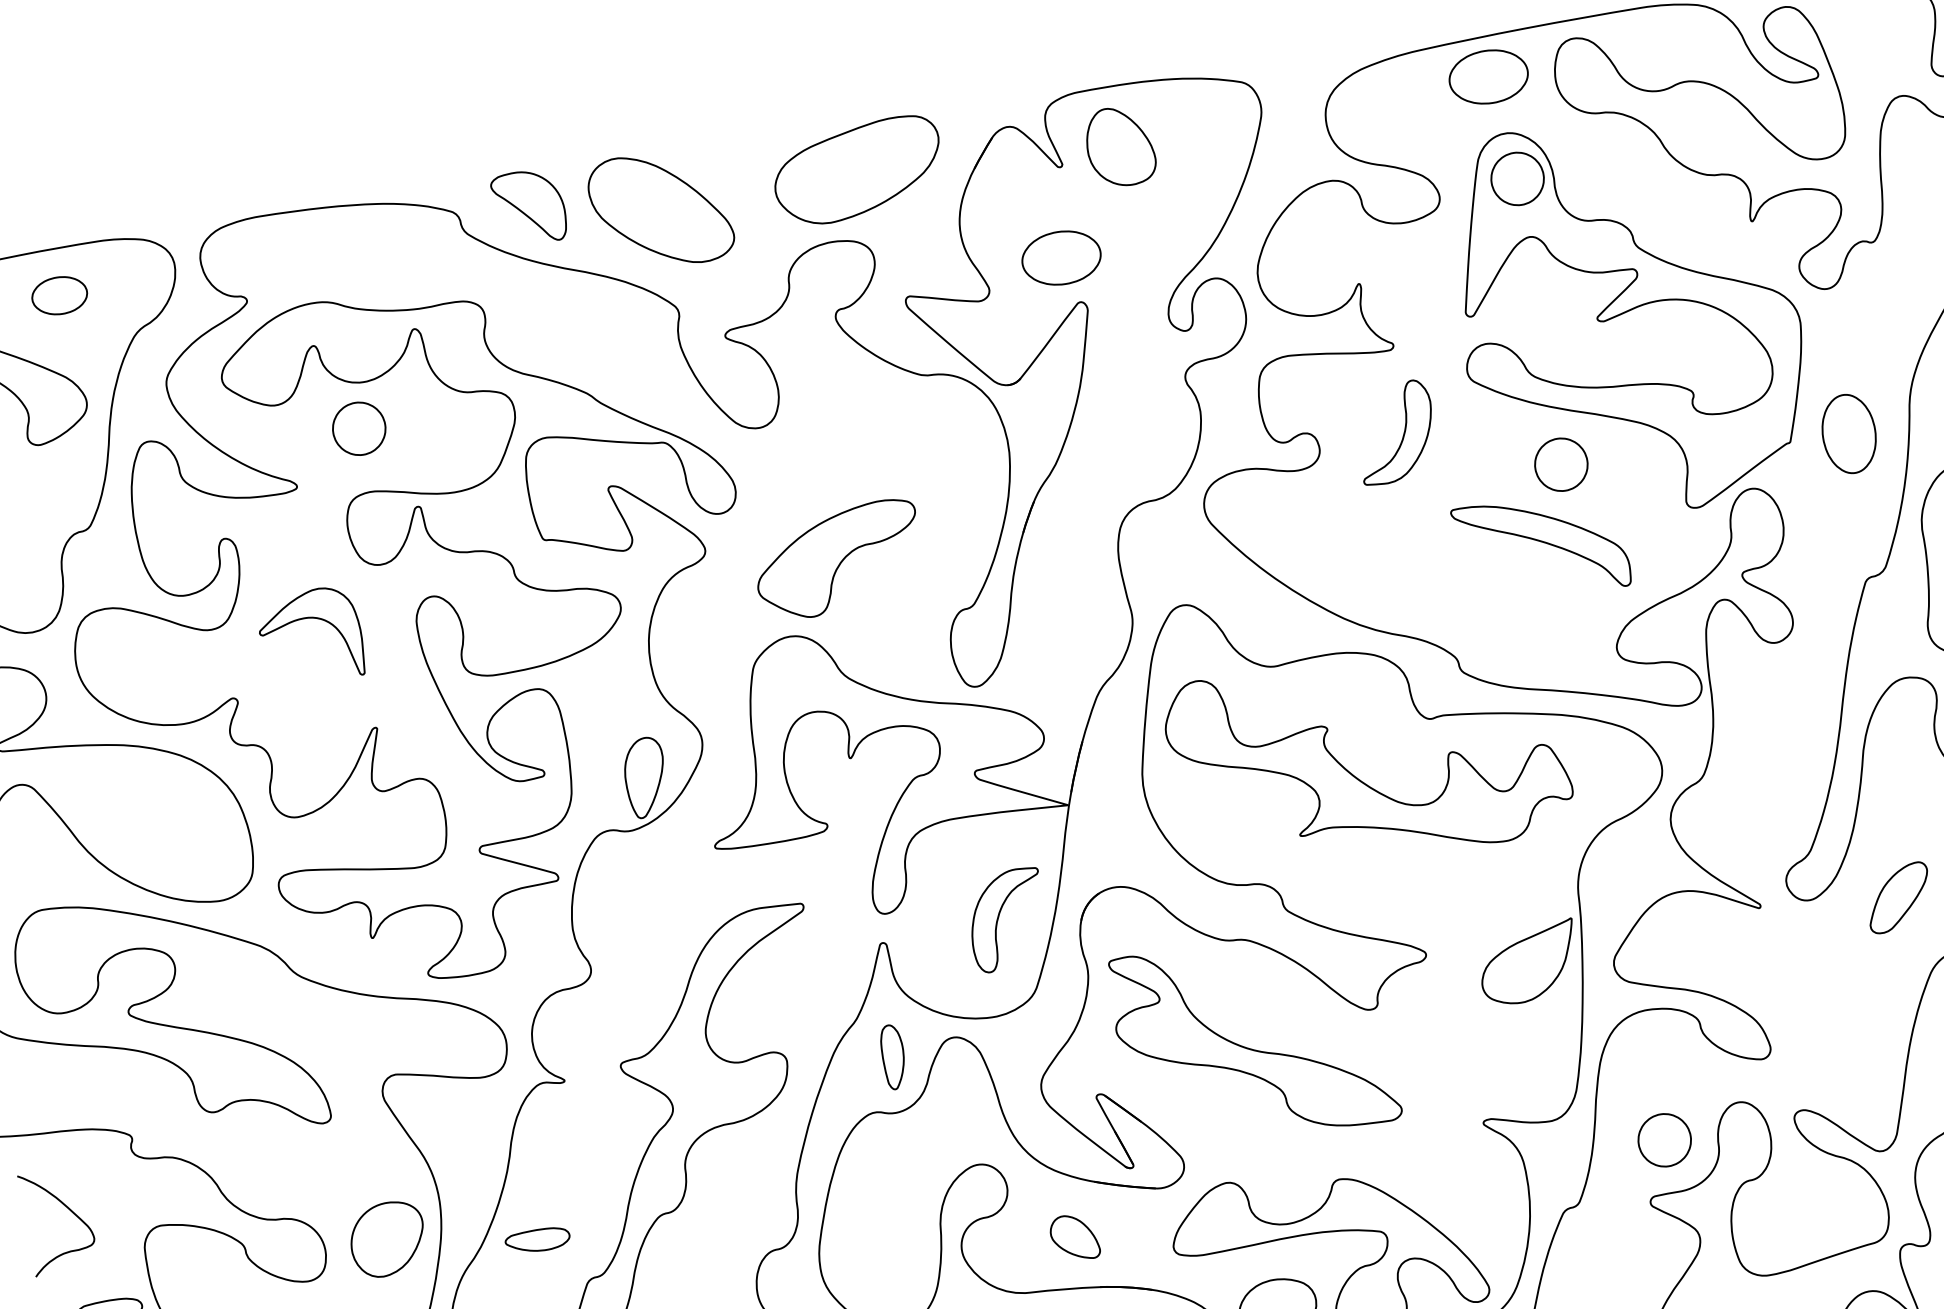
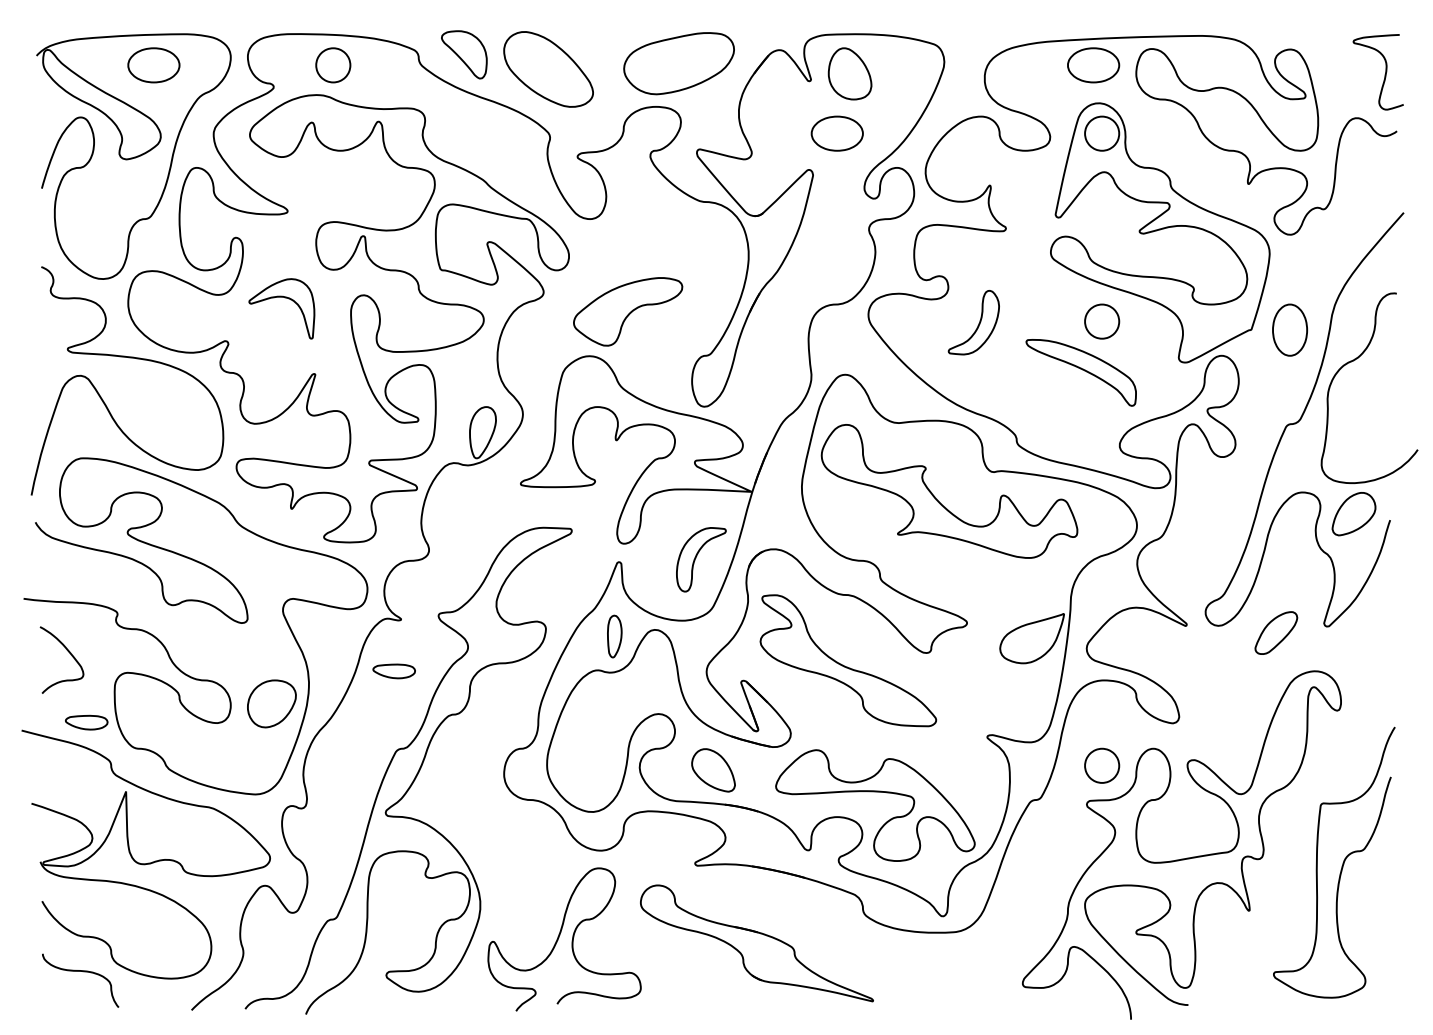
part: (1060, 257) -> (836, 133), moved
part: (59, 295) -> (153, 65), size x1.43
part: (359, 428) -> (333, 65), moved
part: (1395, 432) -> (973, 322), moved
part: (1074, 1237) -> (713, 770), size x1.43
part: (536, 1240) -> (393, 671), moved

